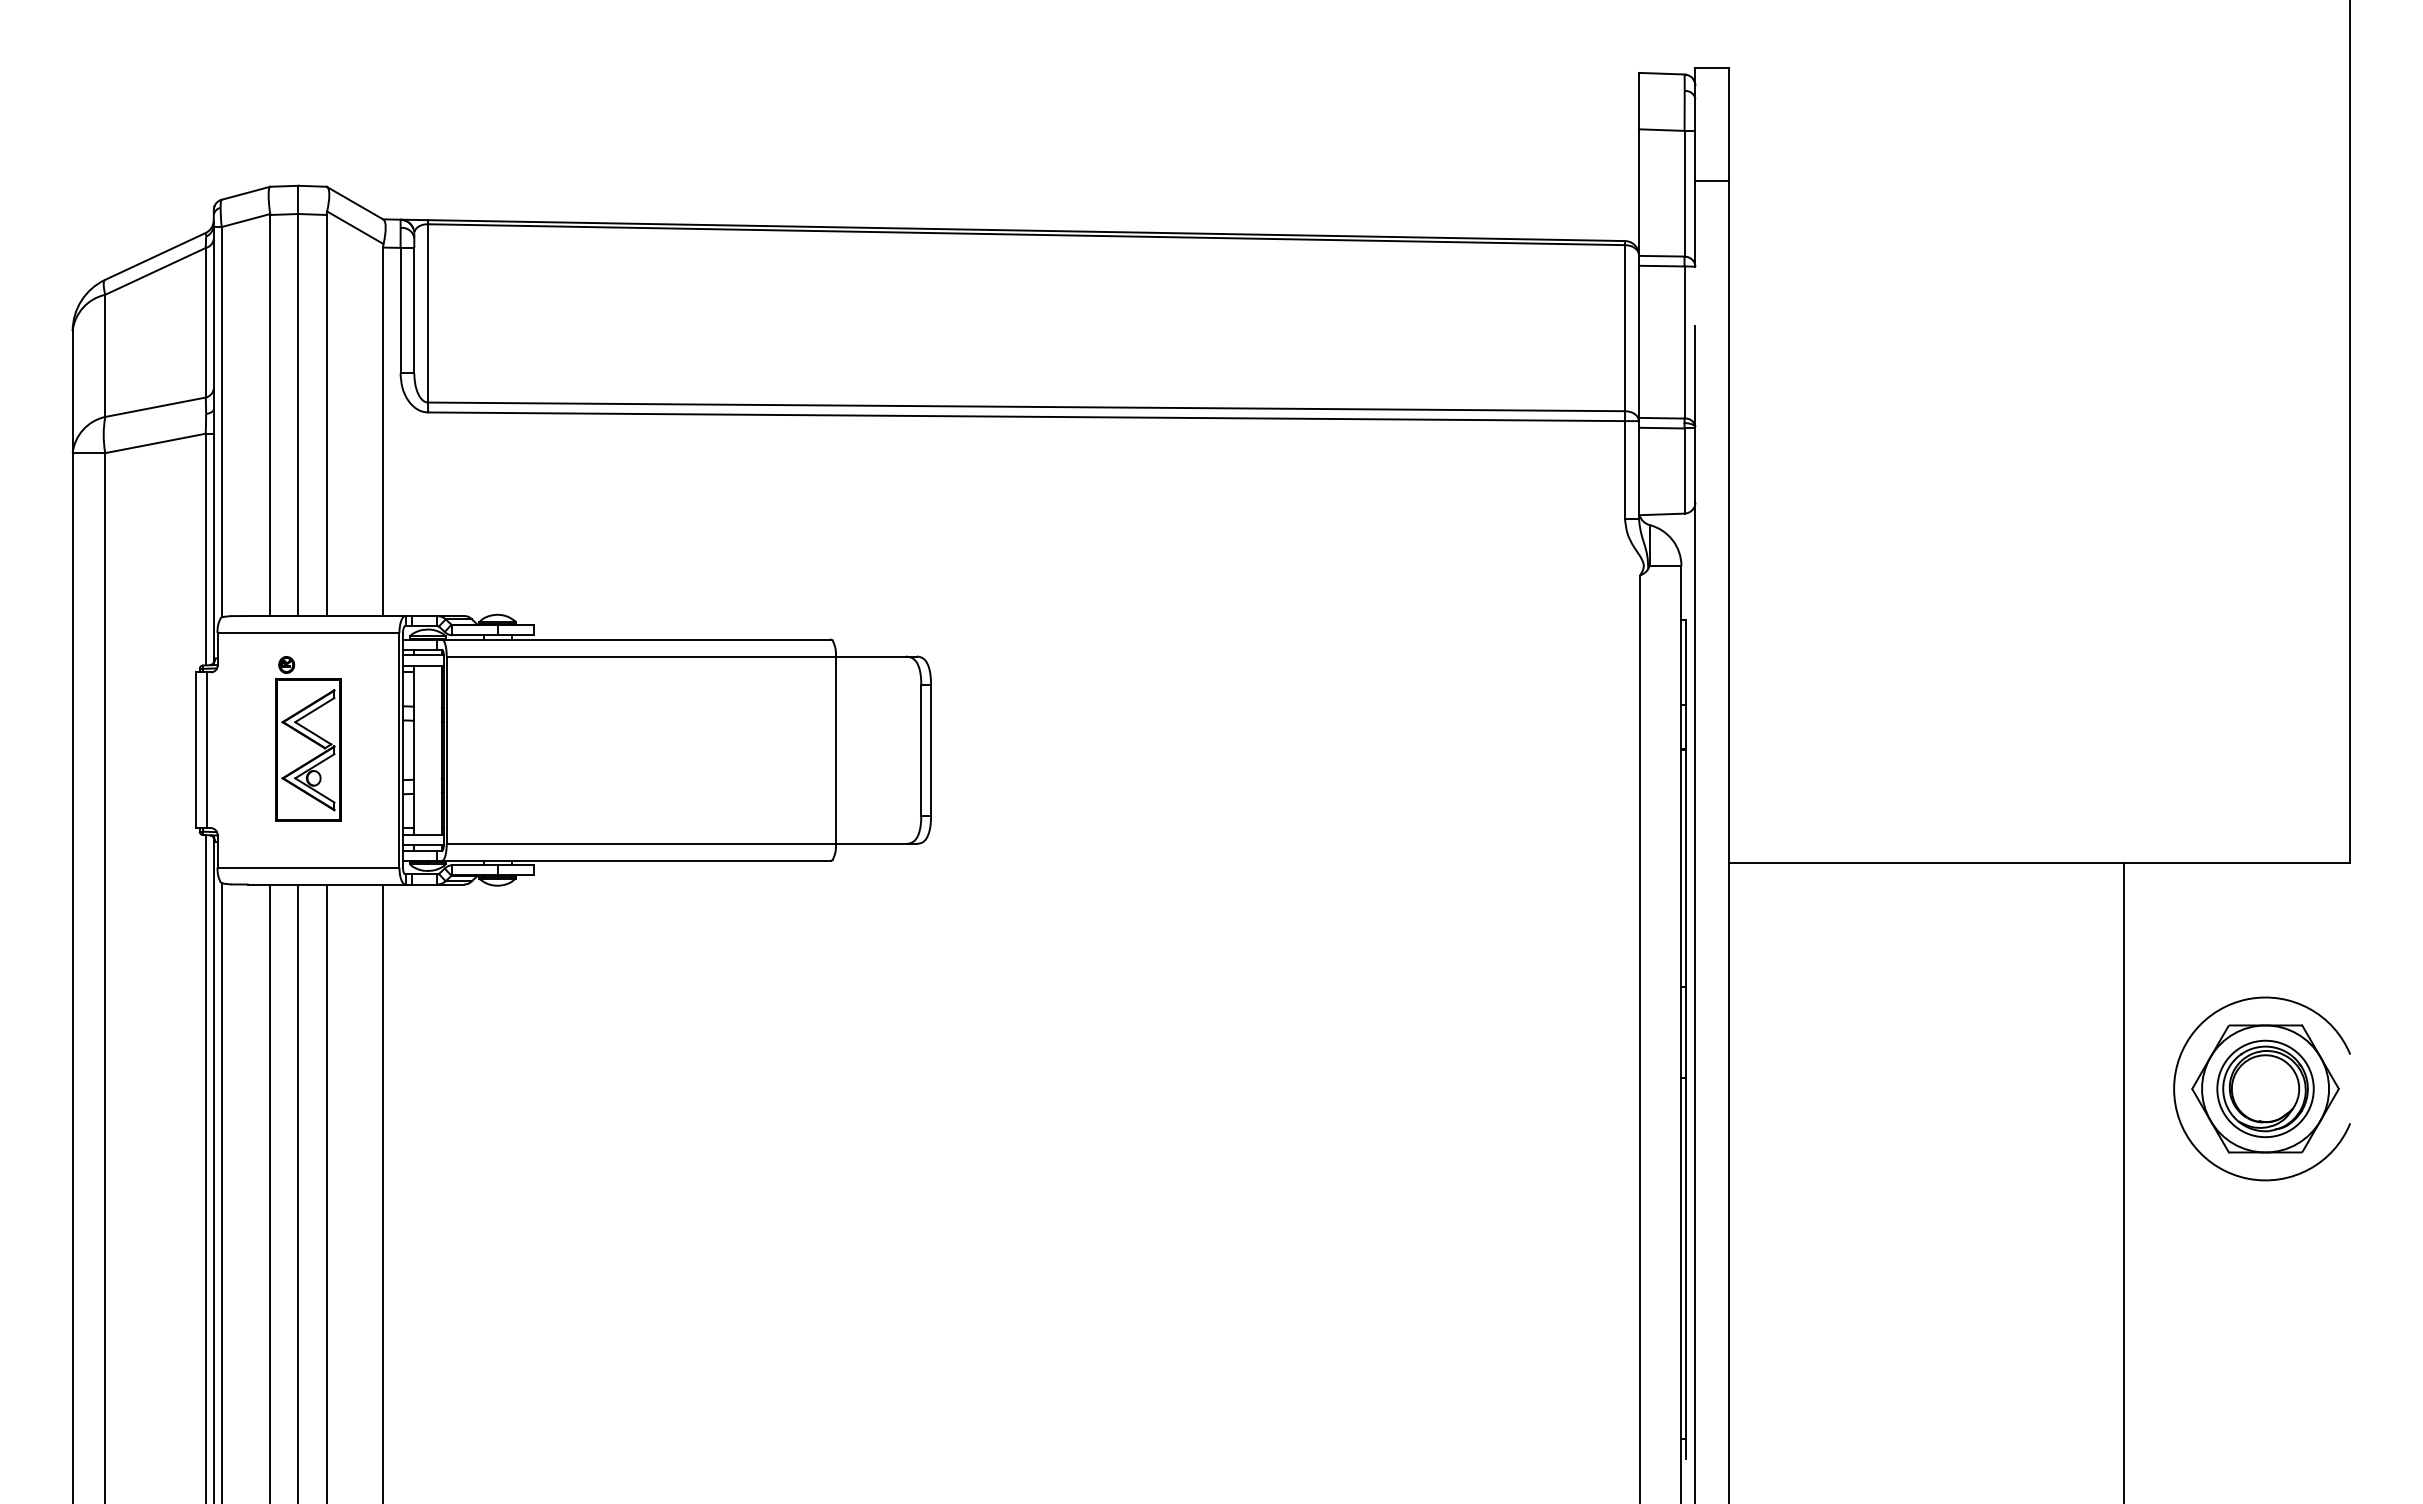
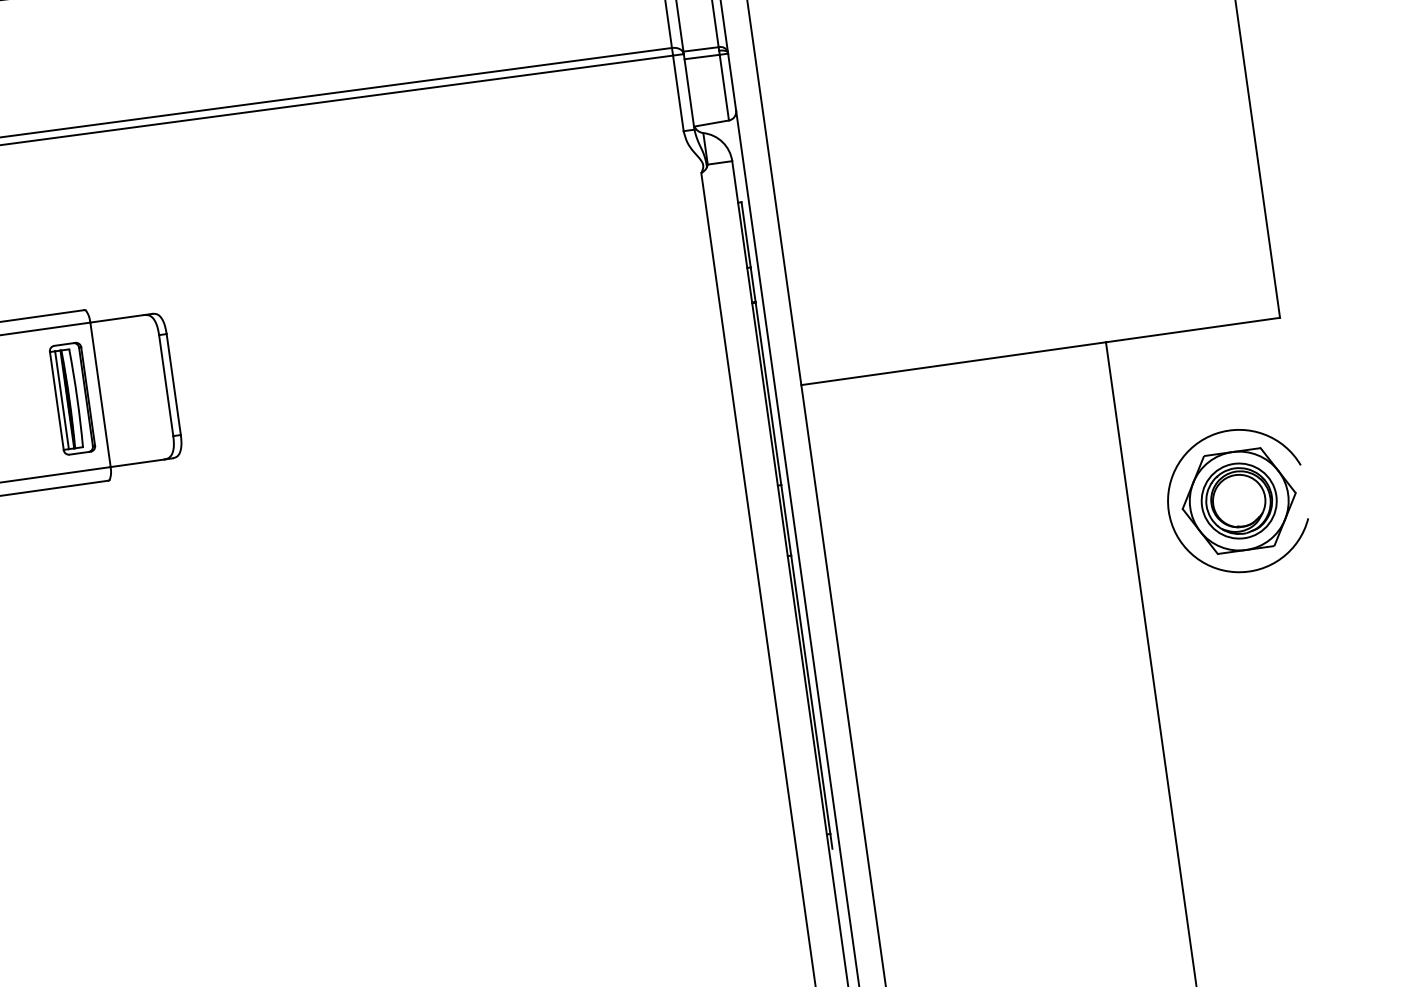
part: (799, 749) -> (72, 398), added

